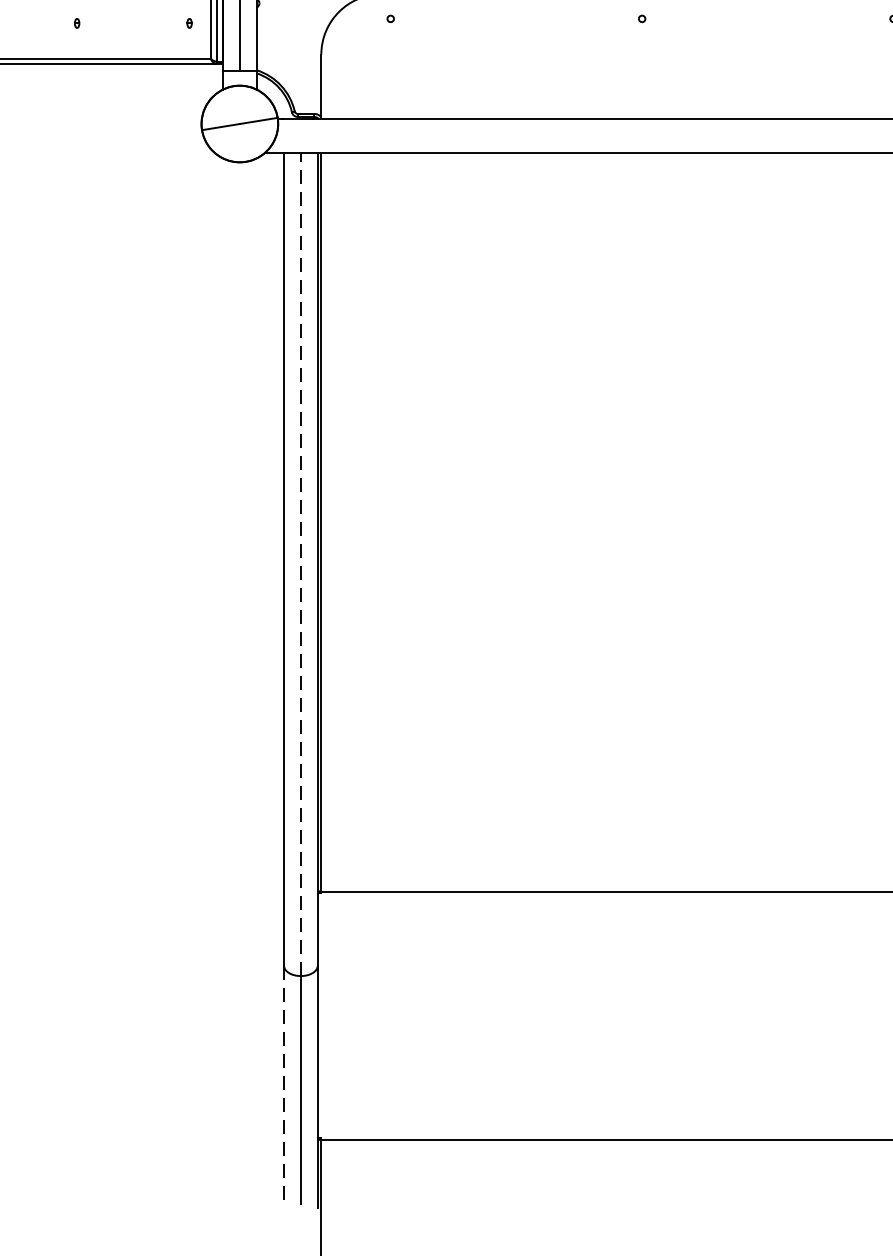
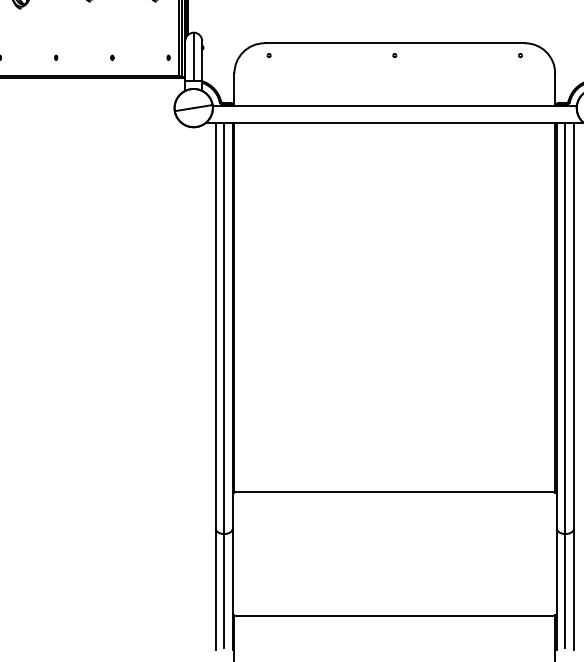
line: (301, 564) -> (224, 328), dashed -> solid
line: (283, 1087) -> (215, 589), dashed -> solid

